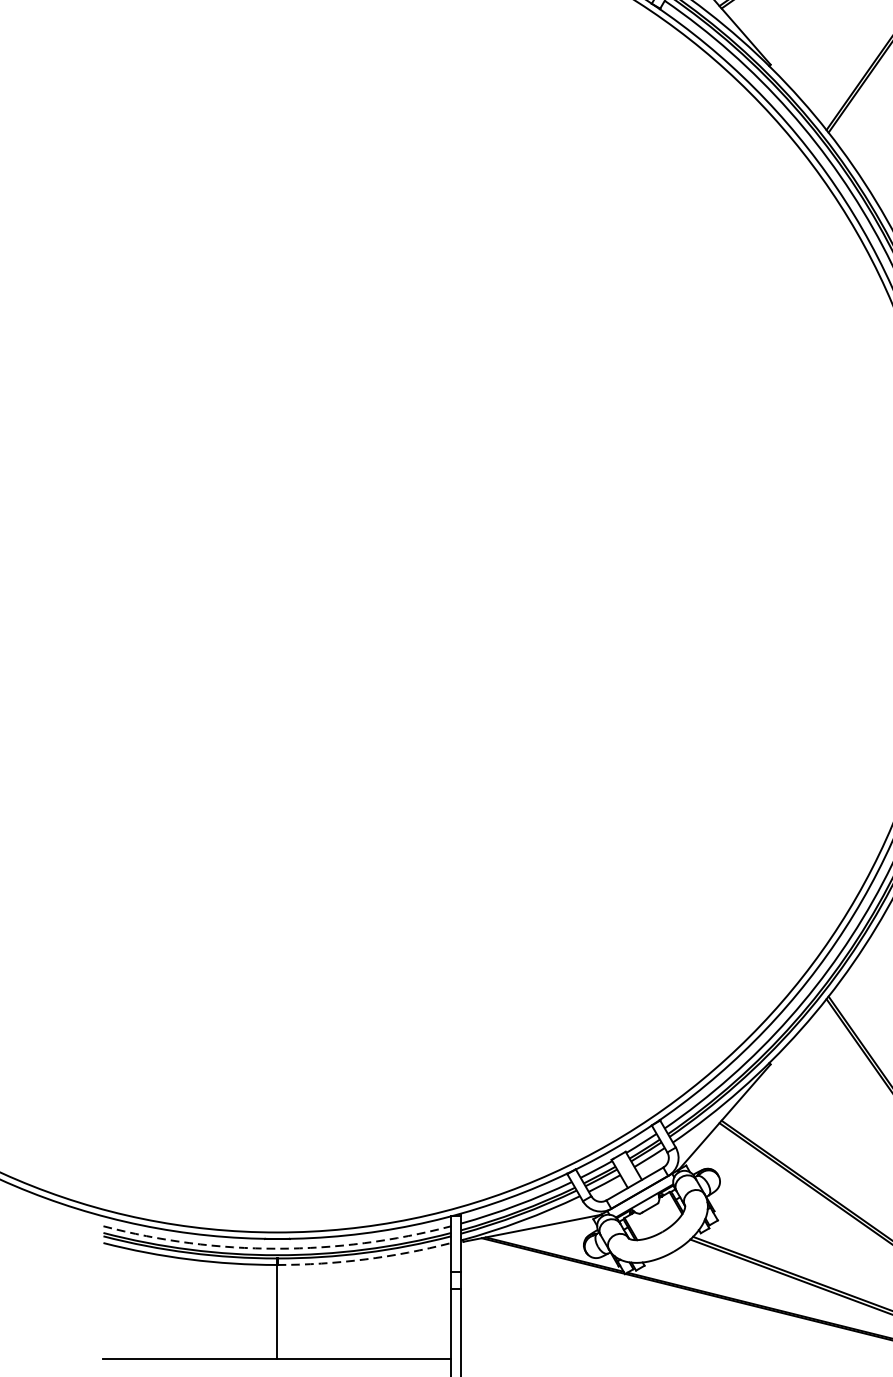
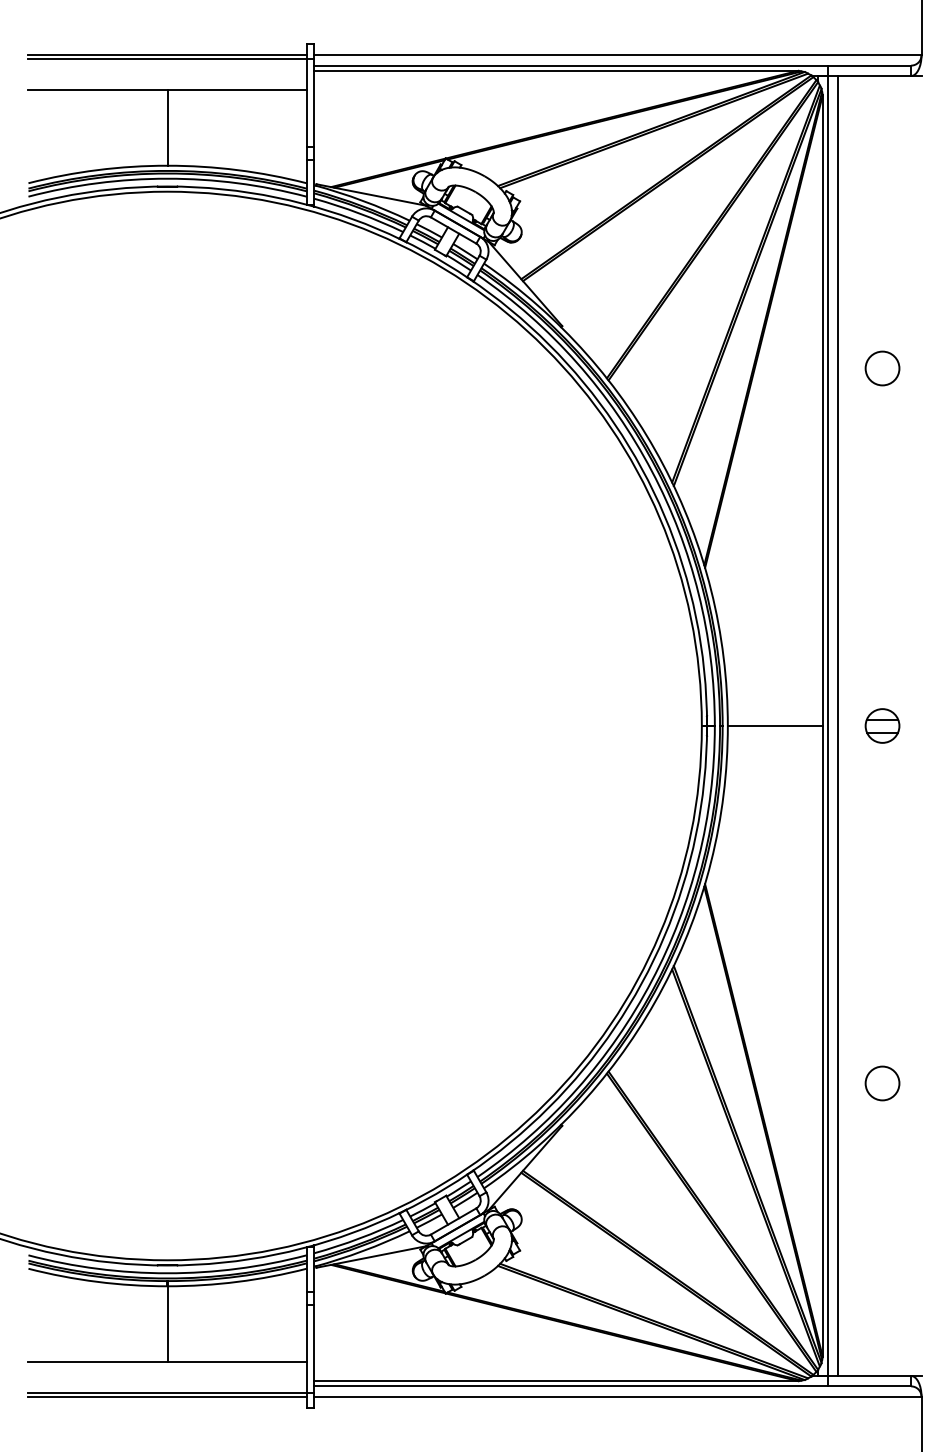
arc: (277, 1248) -> (167, 1273), dashed -> solid
arc: (364, 1258) -> (237, 1281), dashed -> solid

